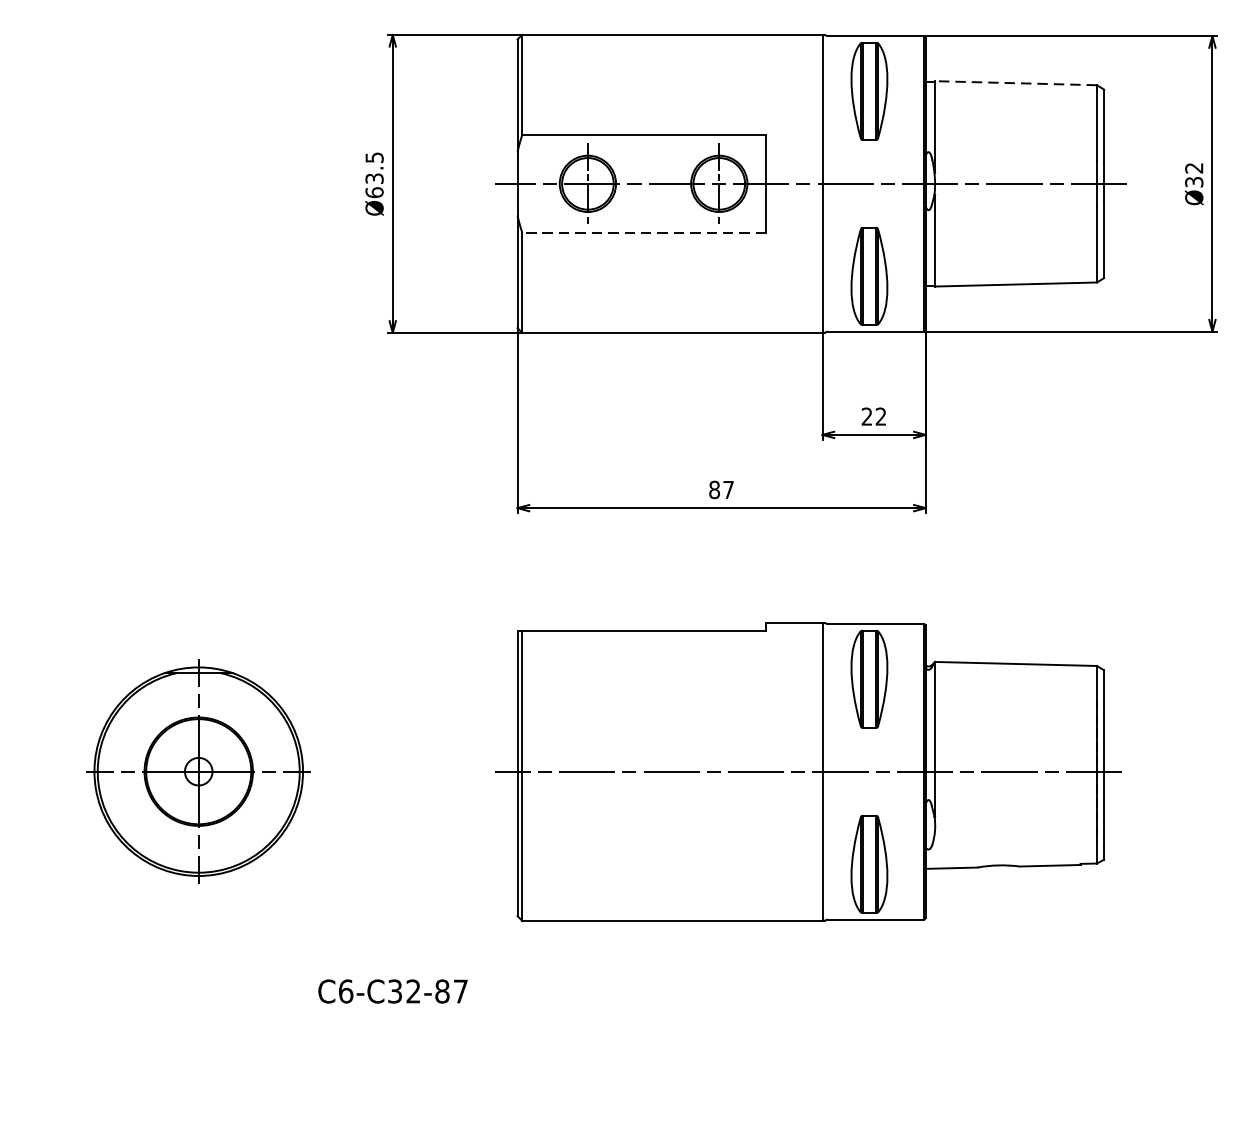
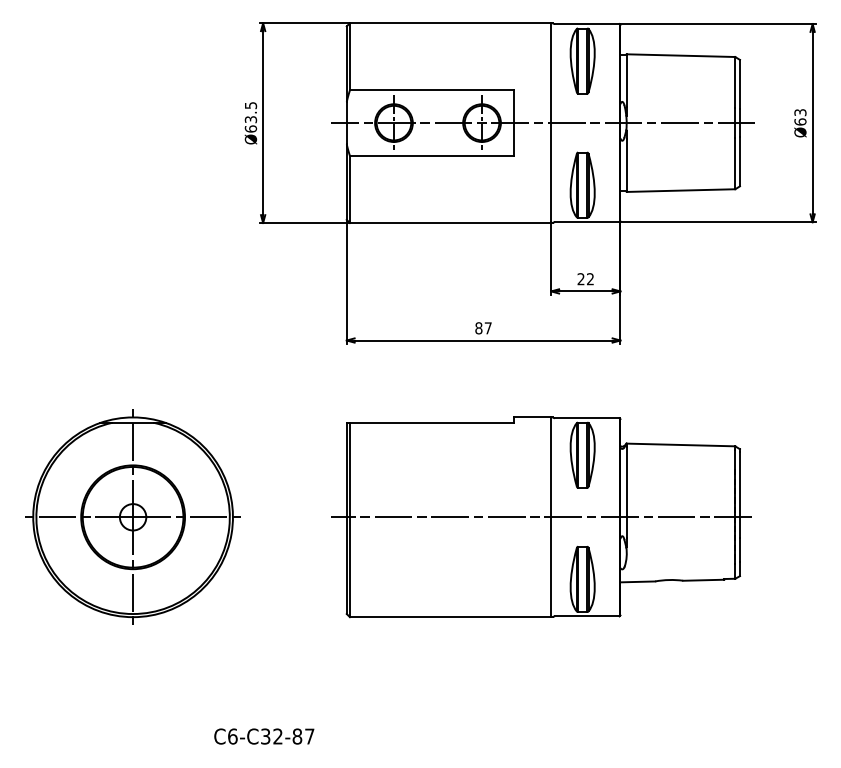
line: (1015, 82) -> (680, 55), dashed -> solid
text: (1194, 175) -> (800, 117), Ø32 -> Ø63
line: (643, 232) -> (431, 155), dashed -> solid
part: (197, 770) -> (132, 516), size x1.43
text: (393, 991) -> (264, 736), moved

